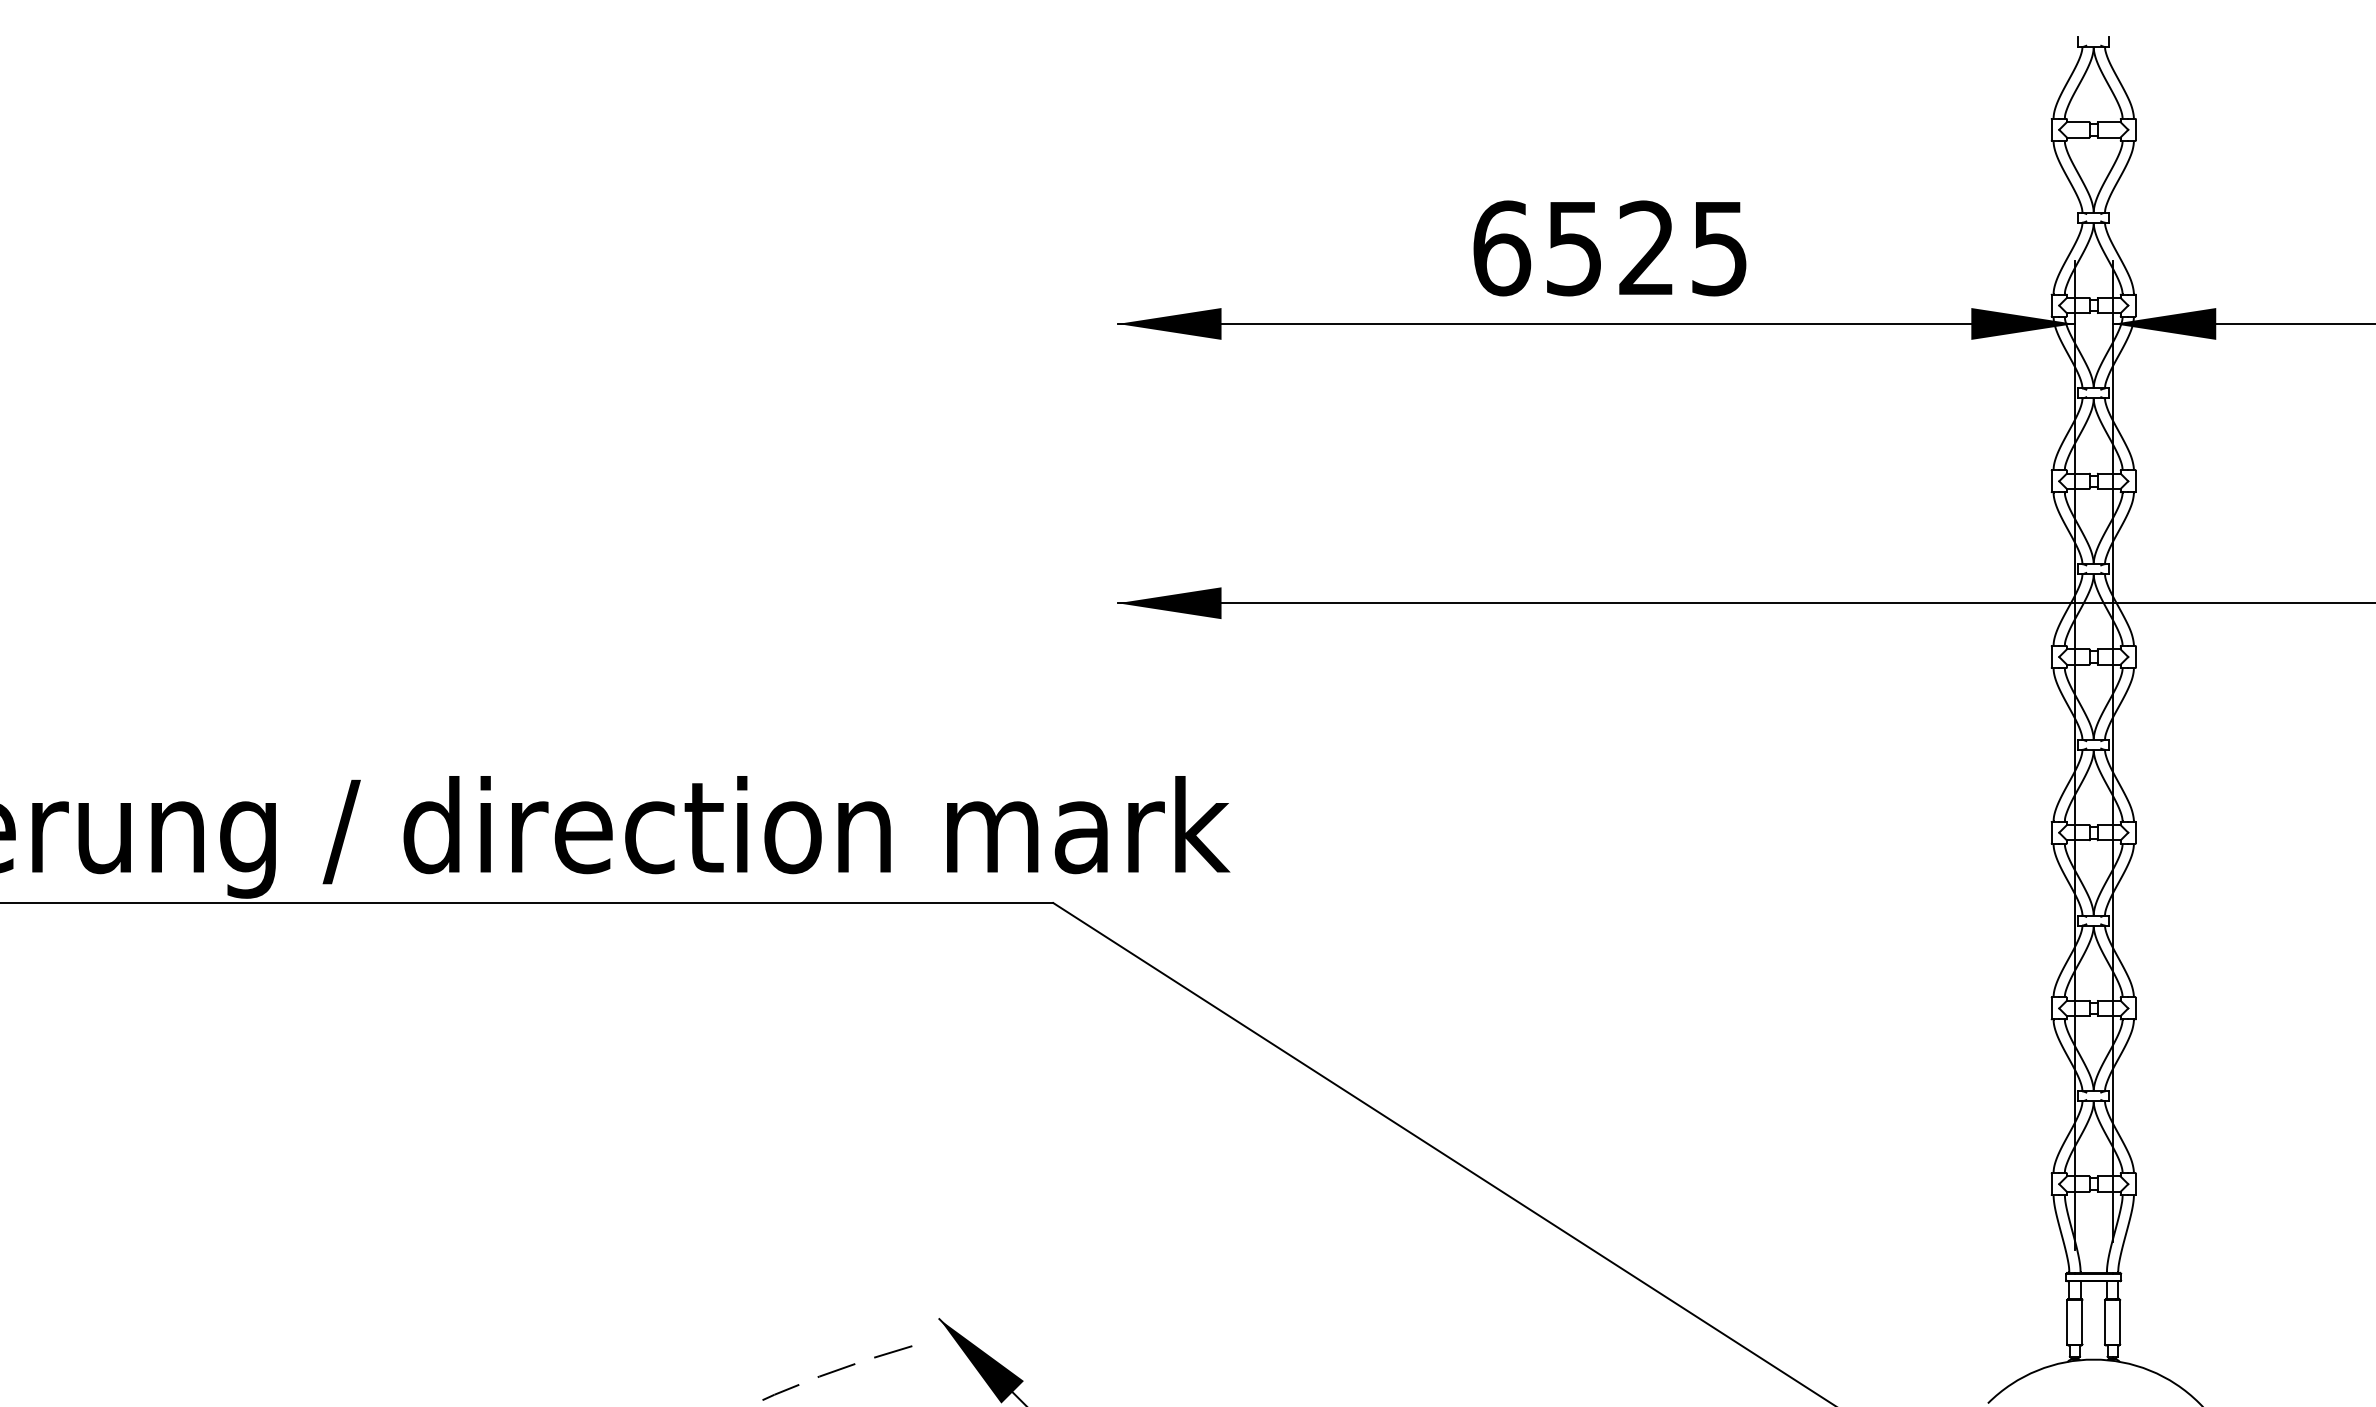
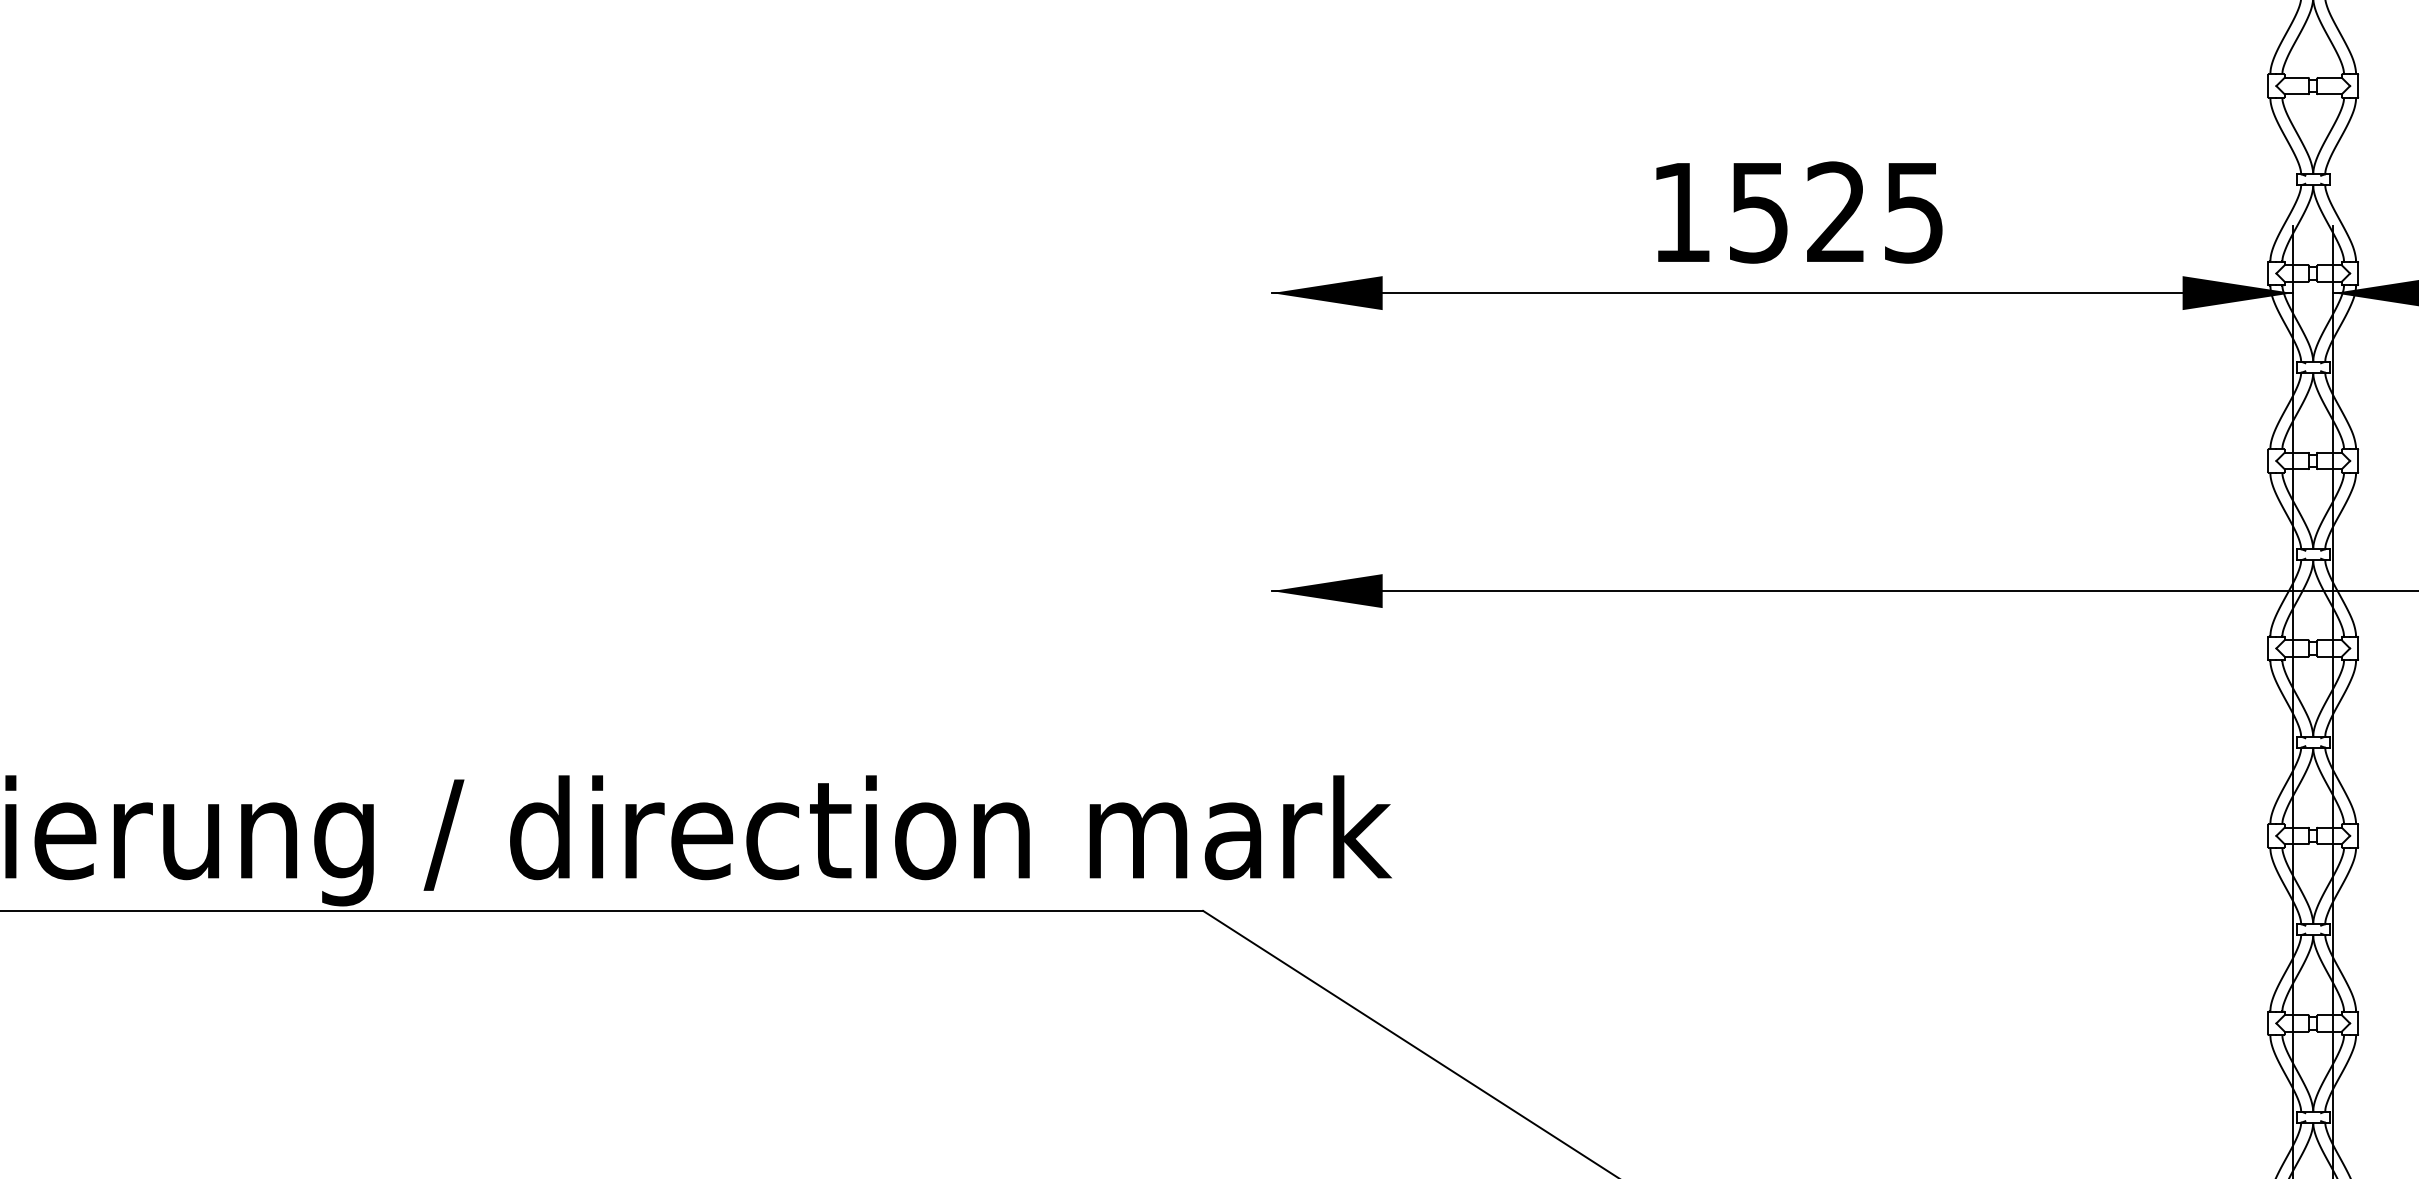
text: (1502, 248) -> (1682, 212), 6525 -> 1525

